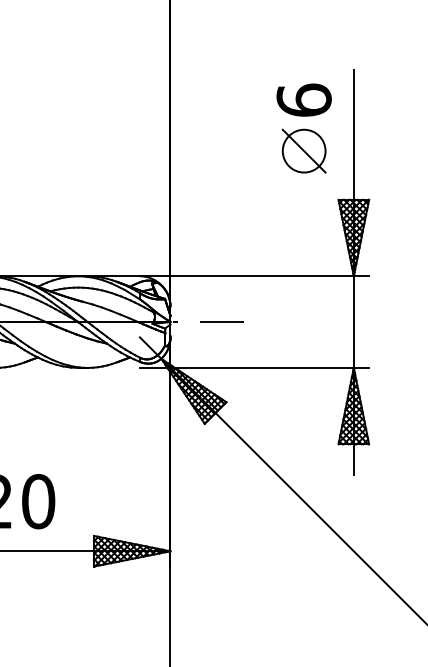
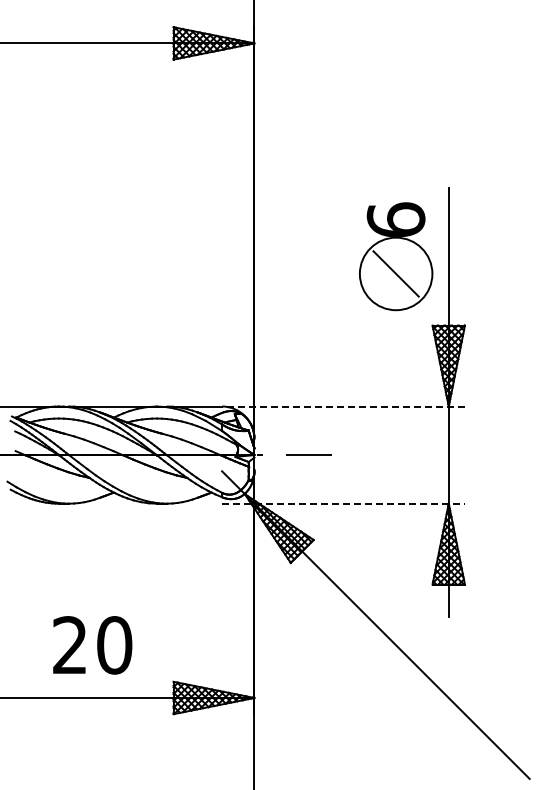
circle: (303, 150) -> (395, 273), size x1.6
line: (254, 276) -> (343, 406), solid -> dashed
line: (255, 367) -> (344, 503), solid -> dashed

